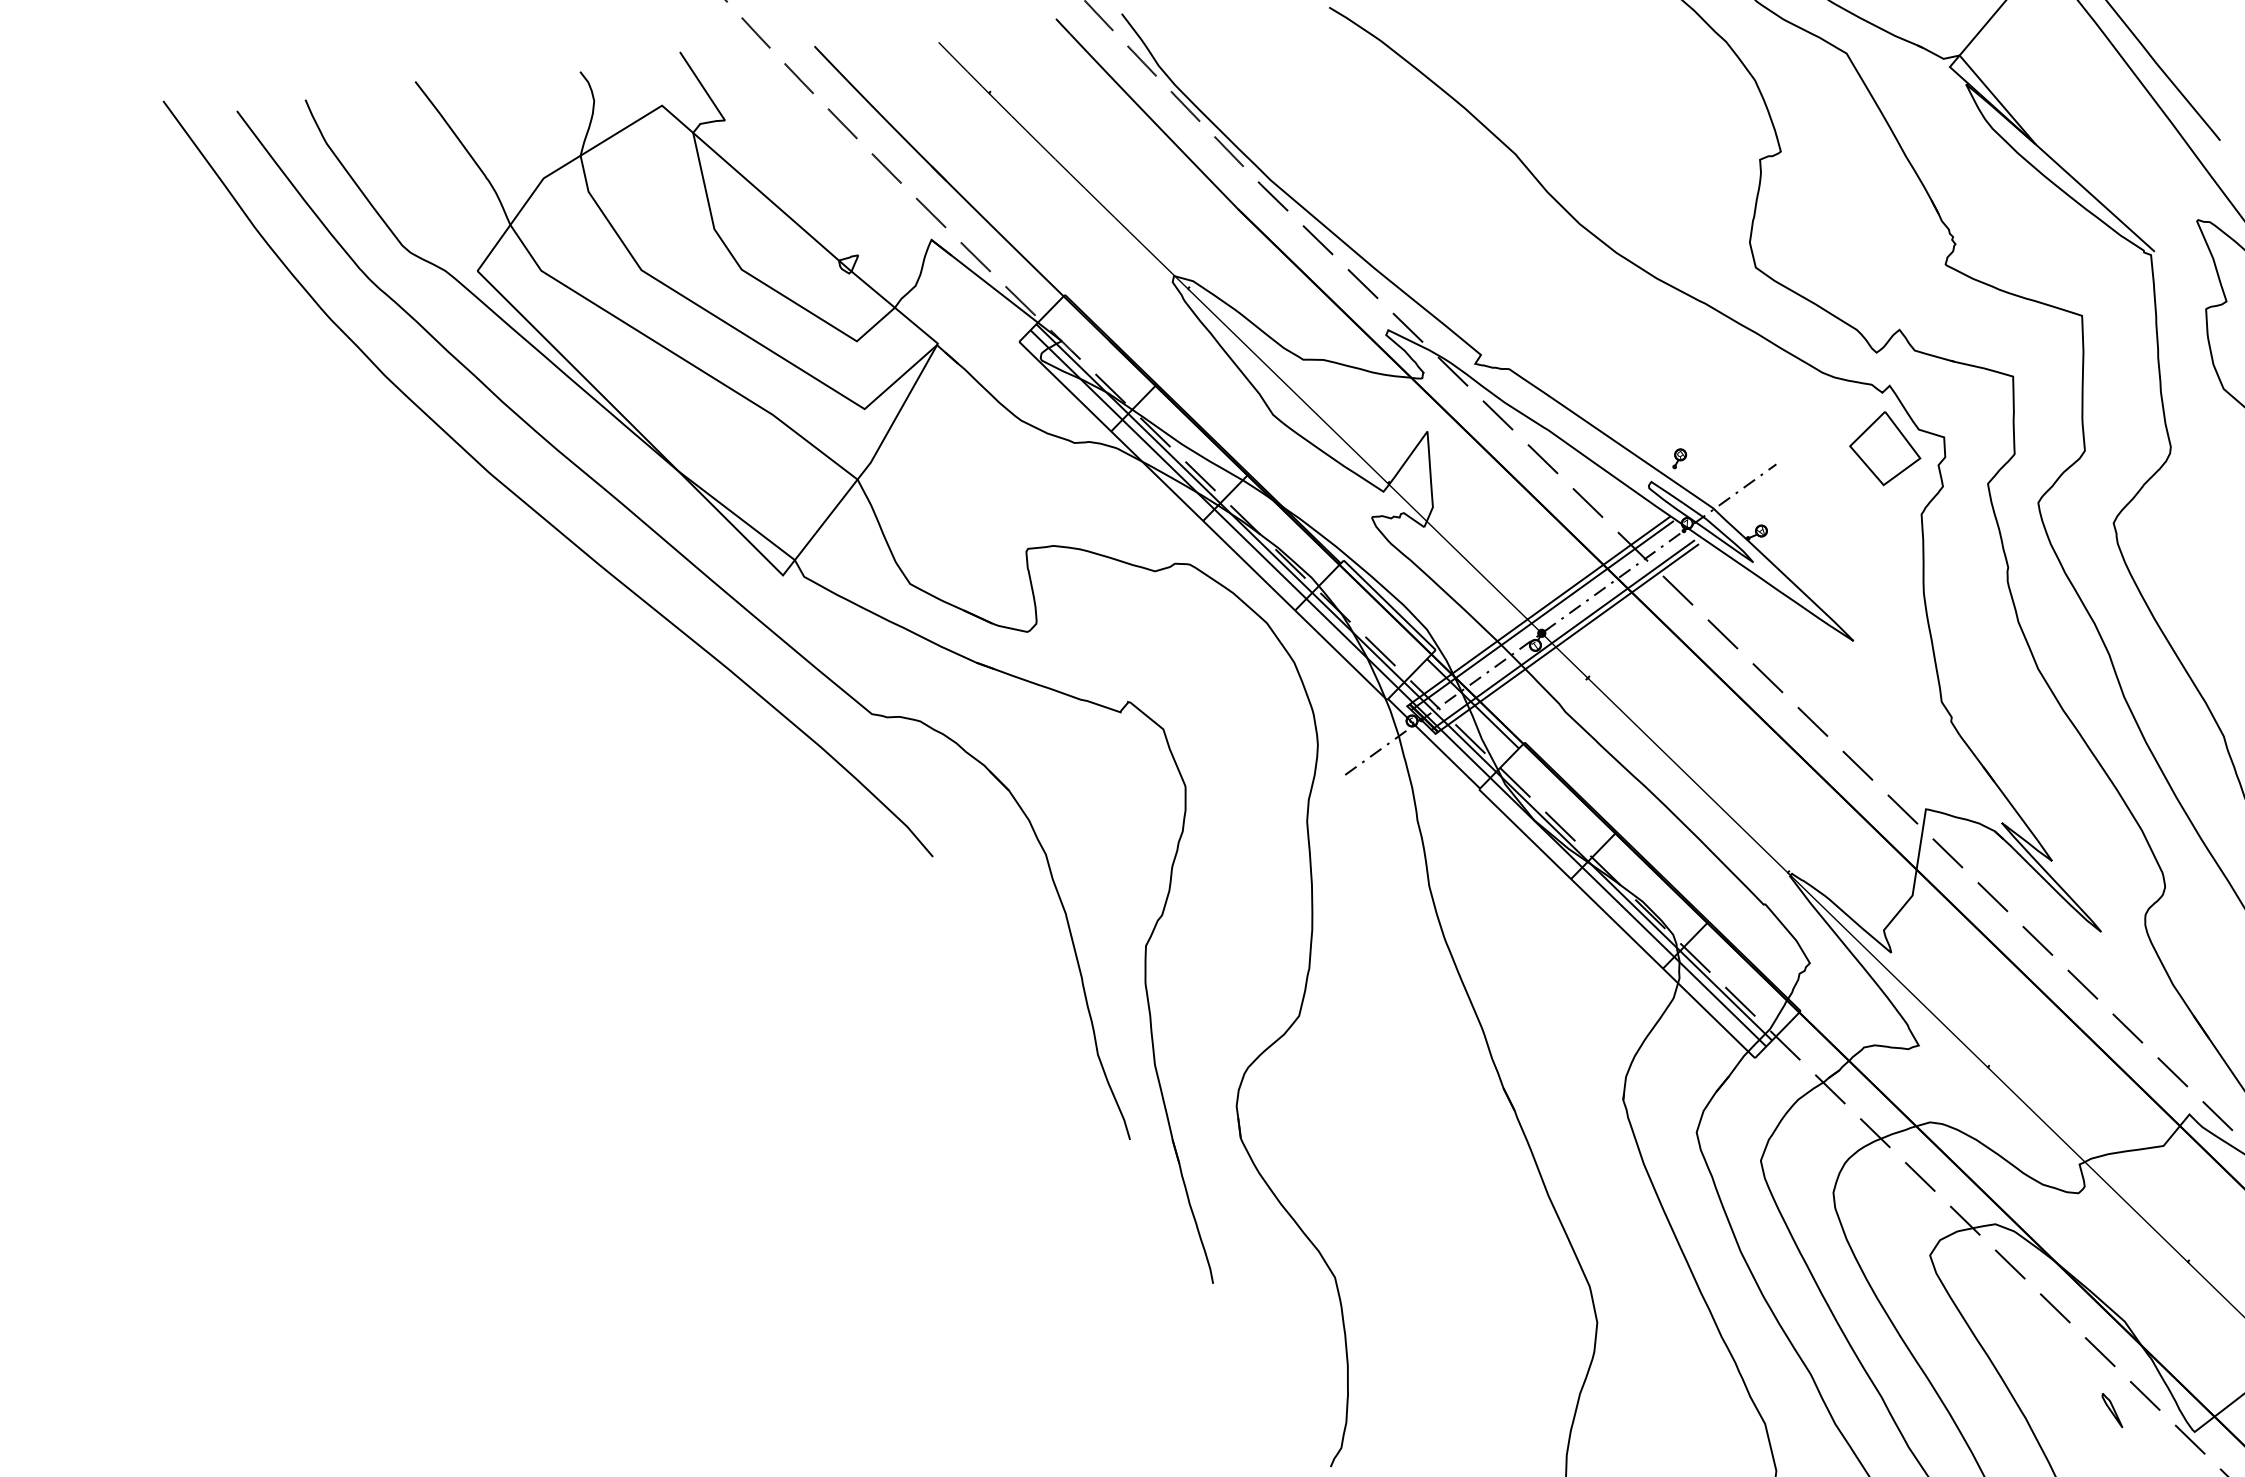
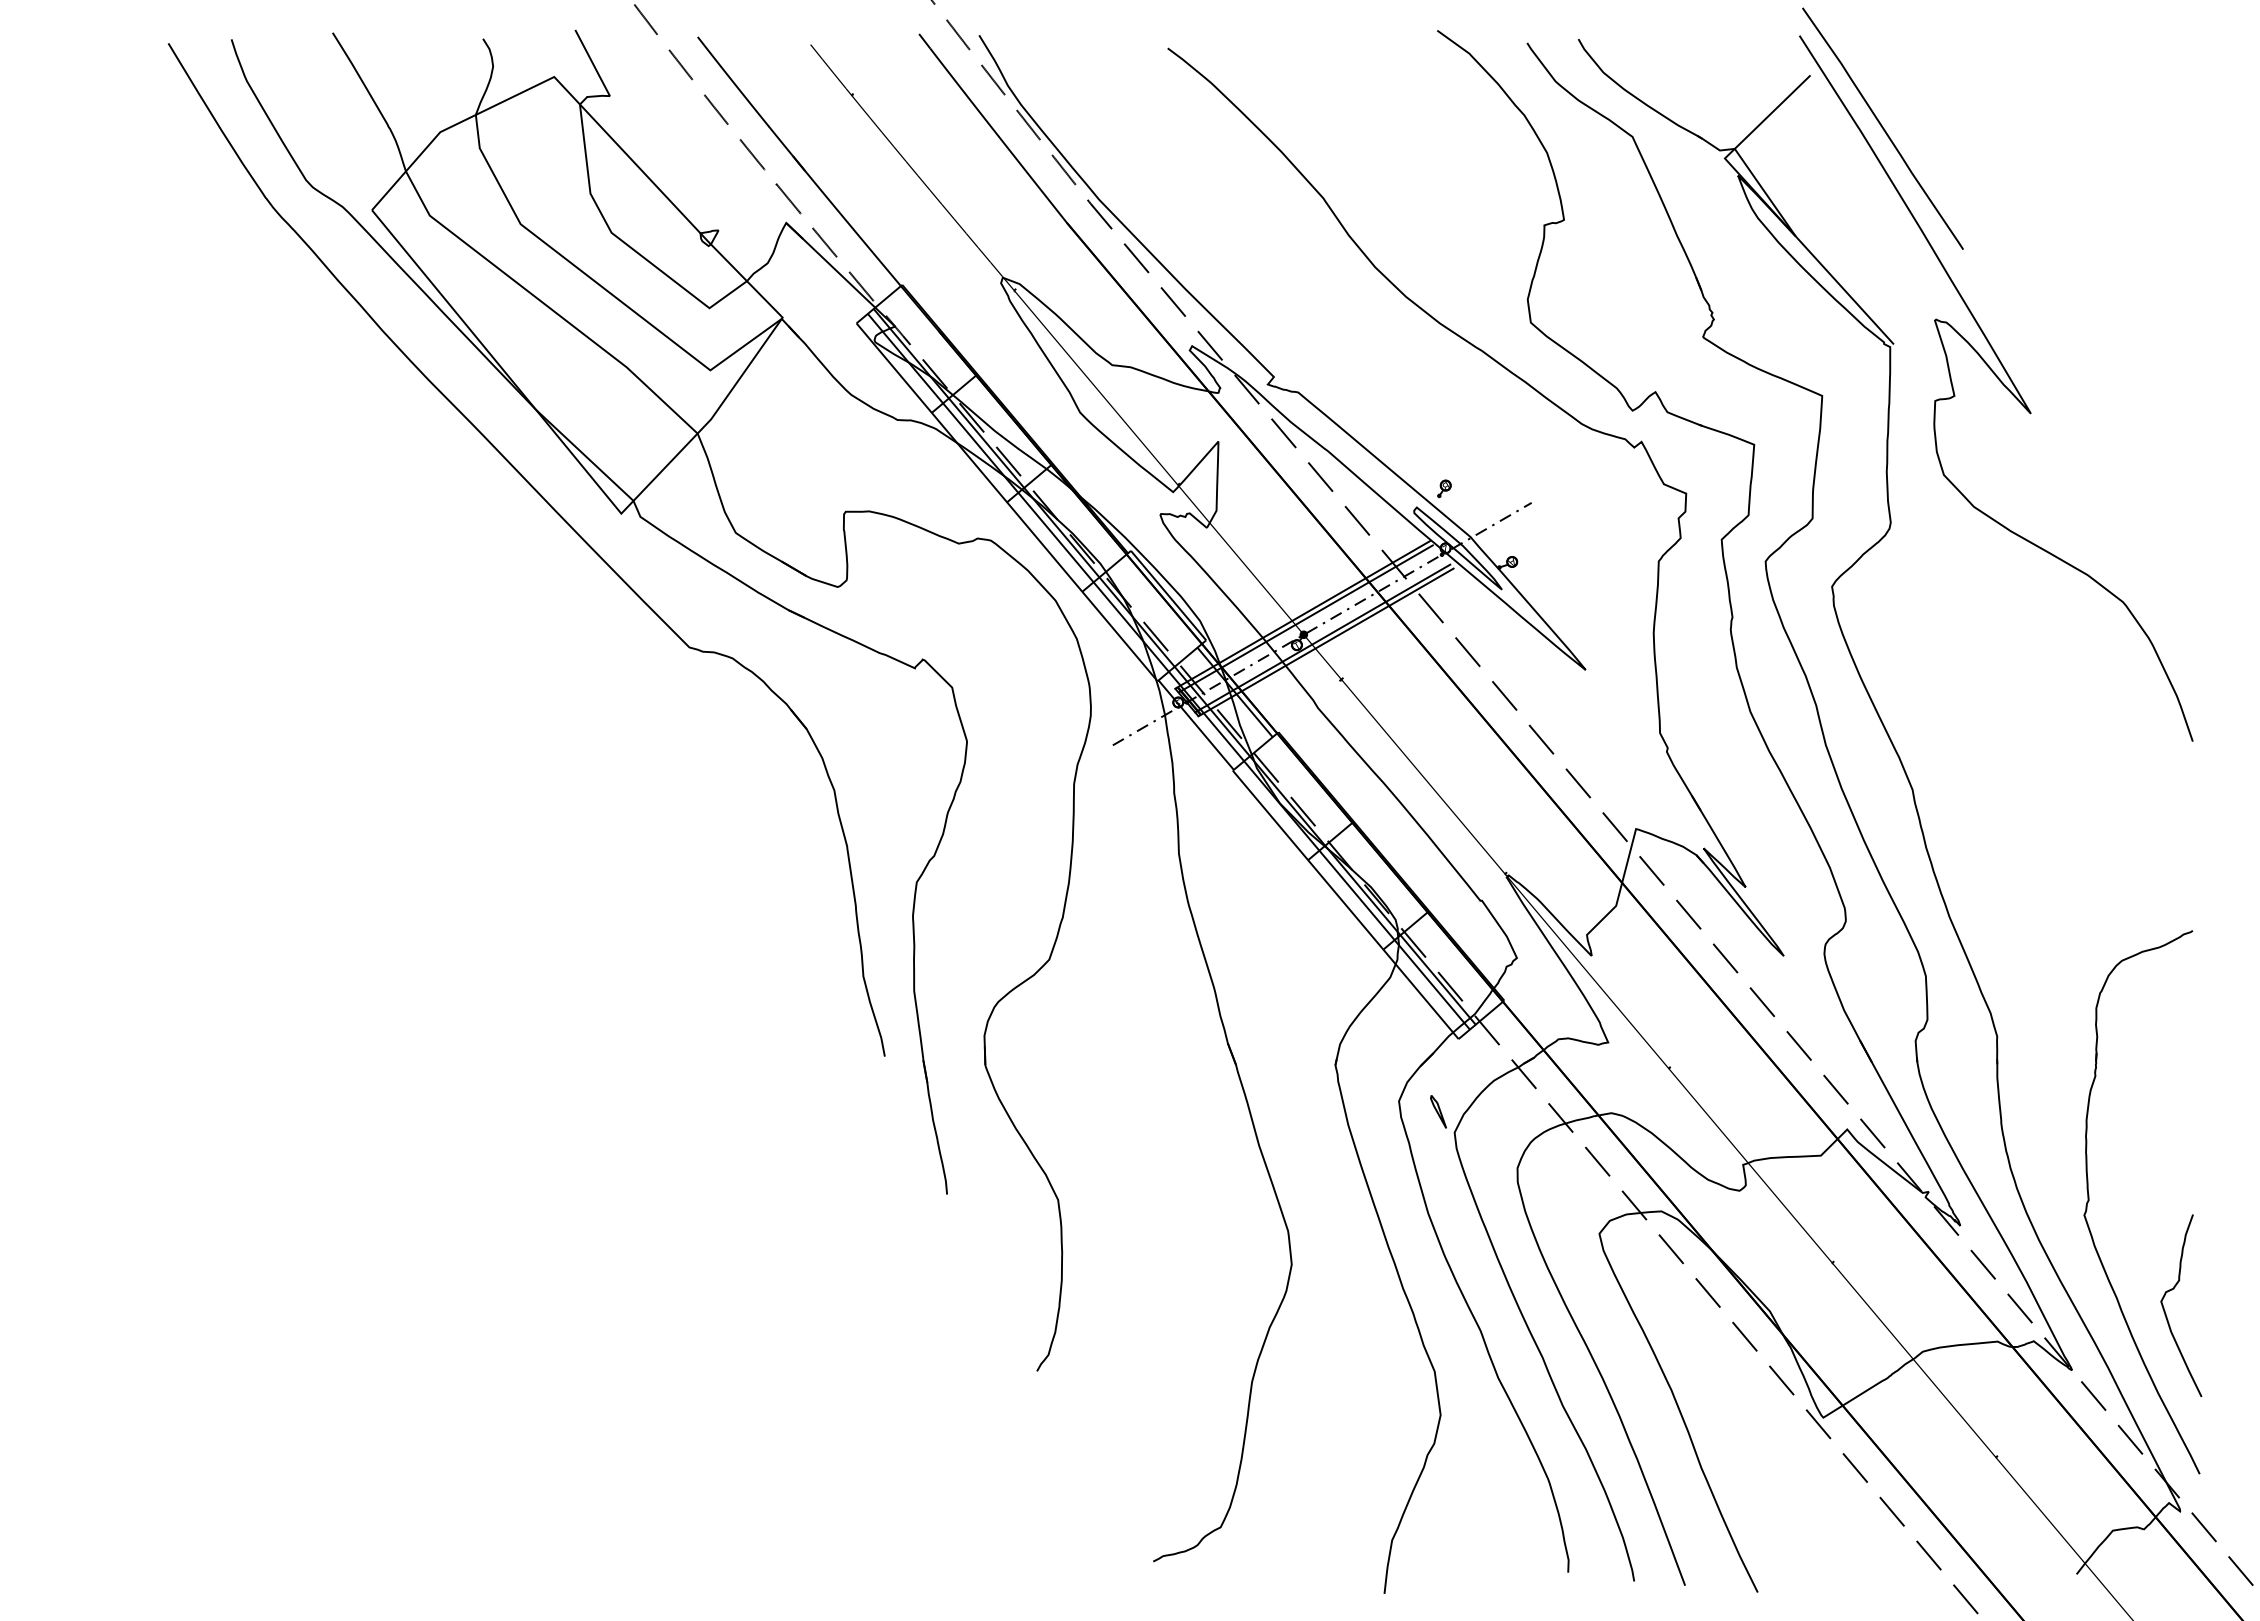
part: (1884, 448) -> (1631, 498), removed
curve: (527, 503) -> (396, 425), removed
part: (2112, 1410) -> (1438, 1111), moved

